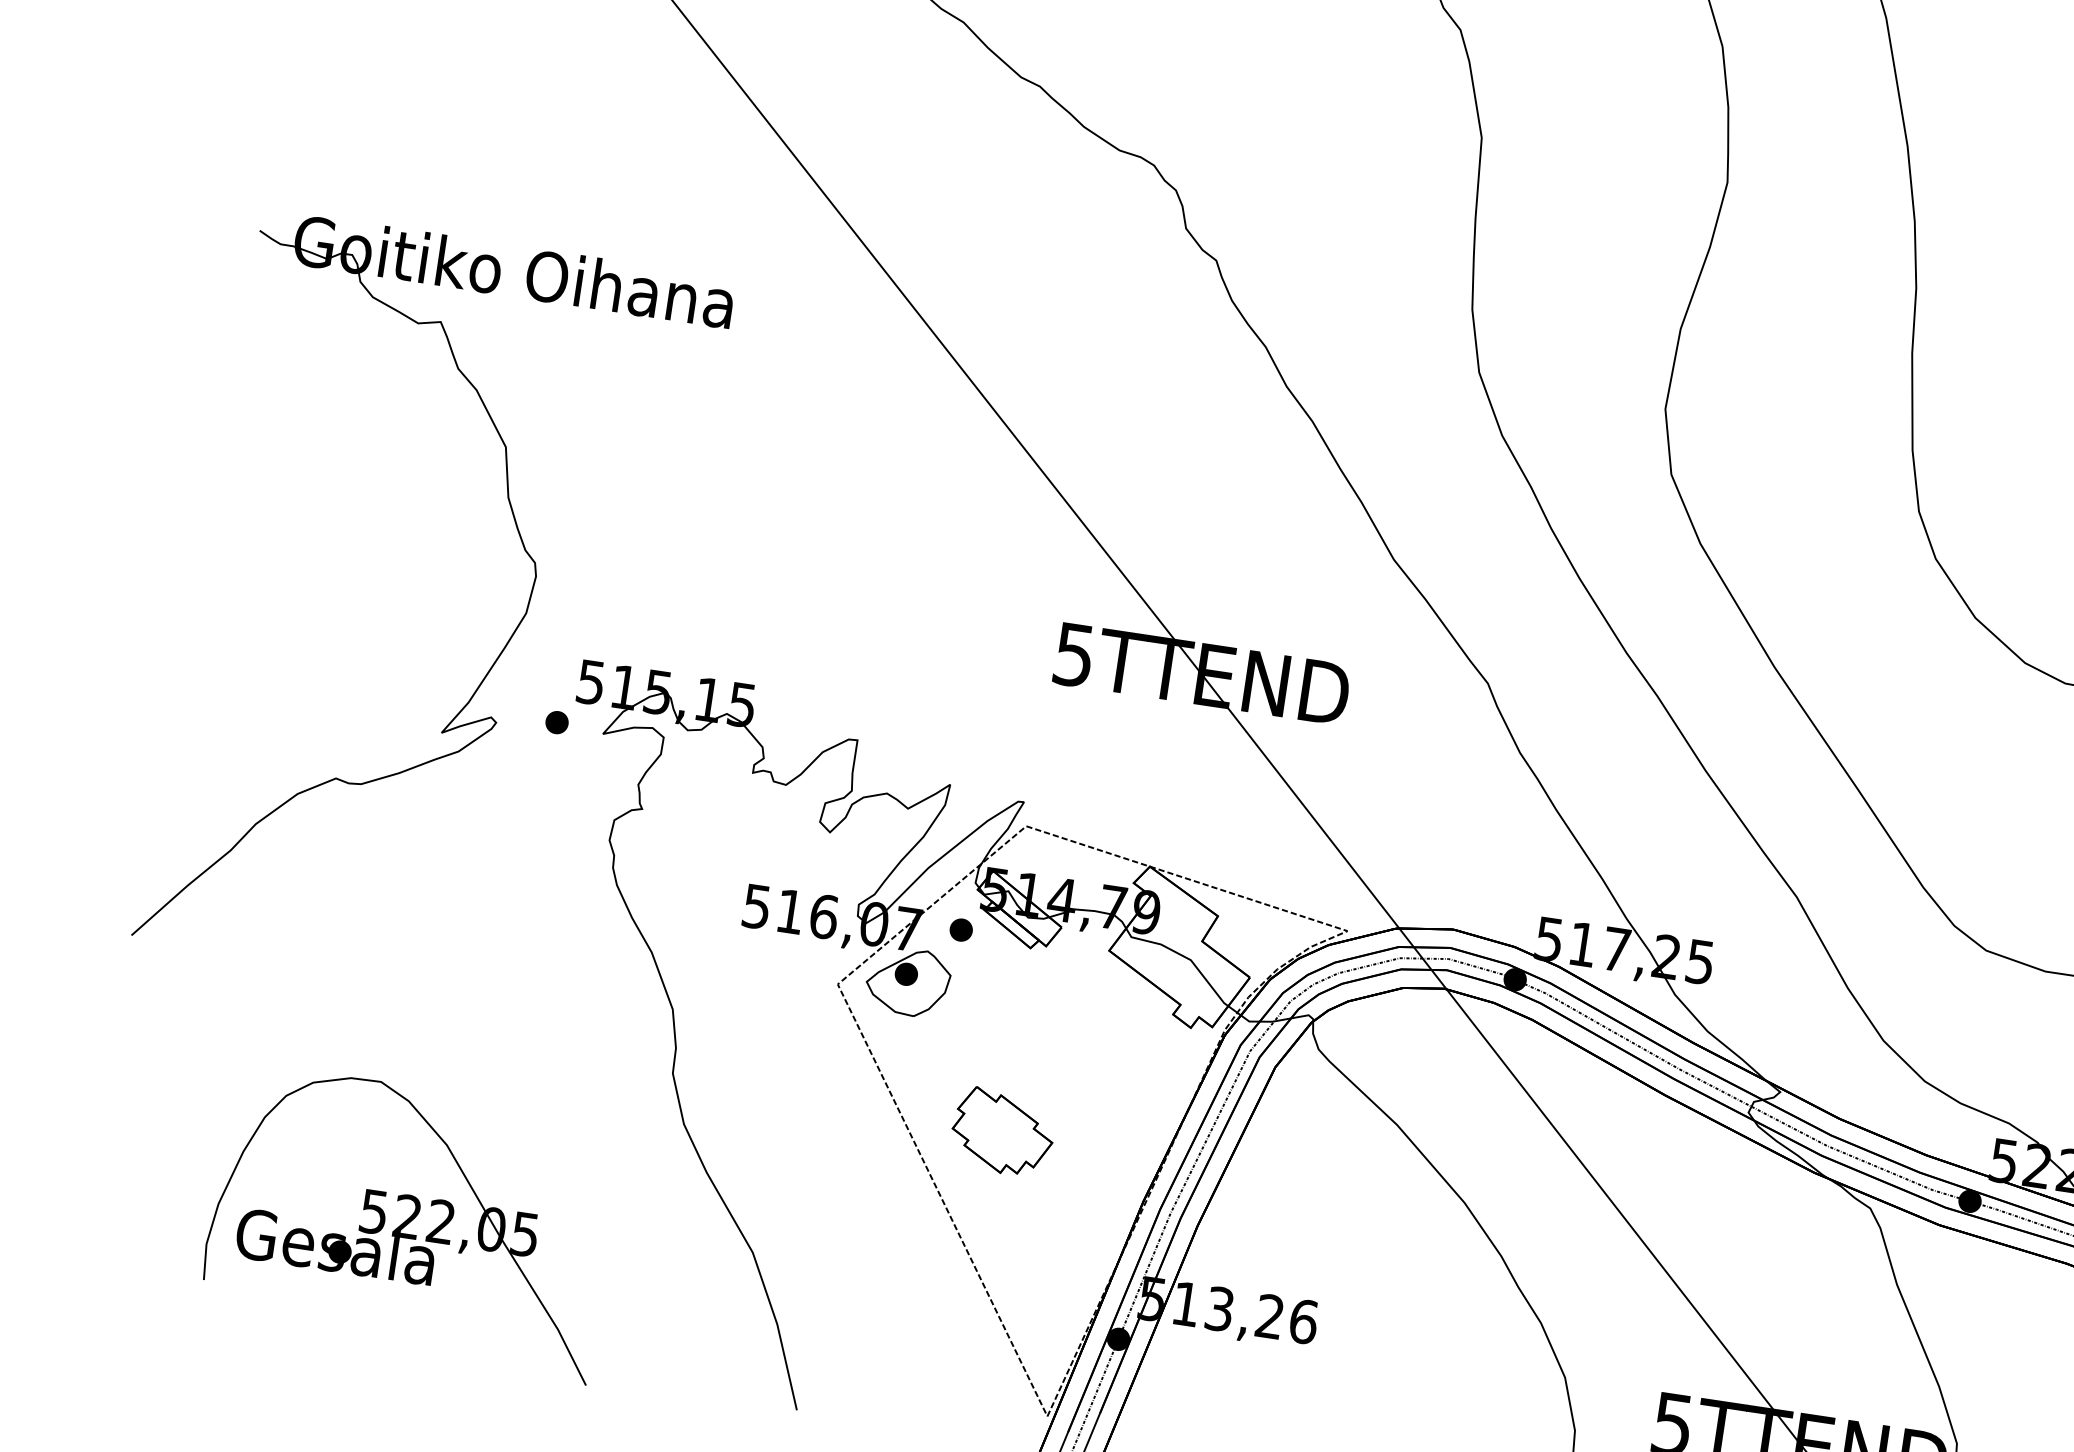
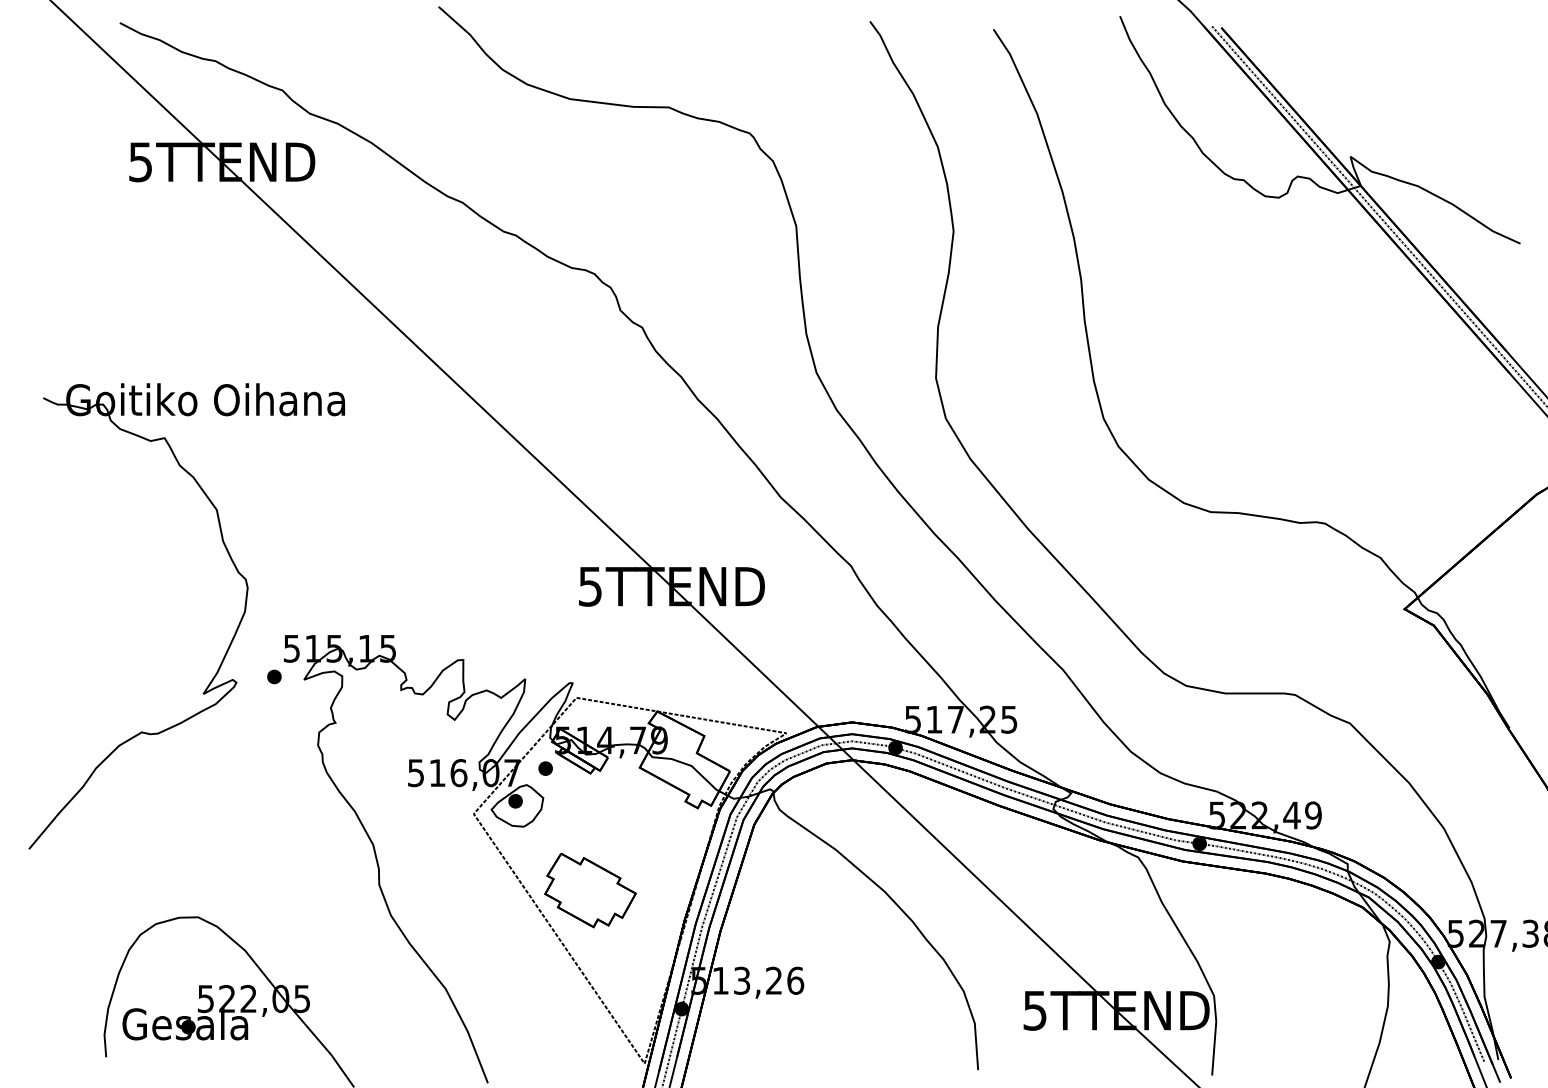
part: (1003, 1131) -> (590, 890), size x1.43

